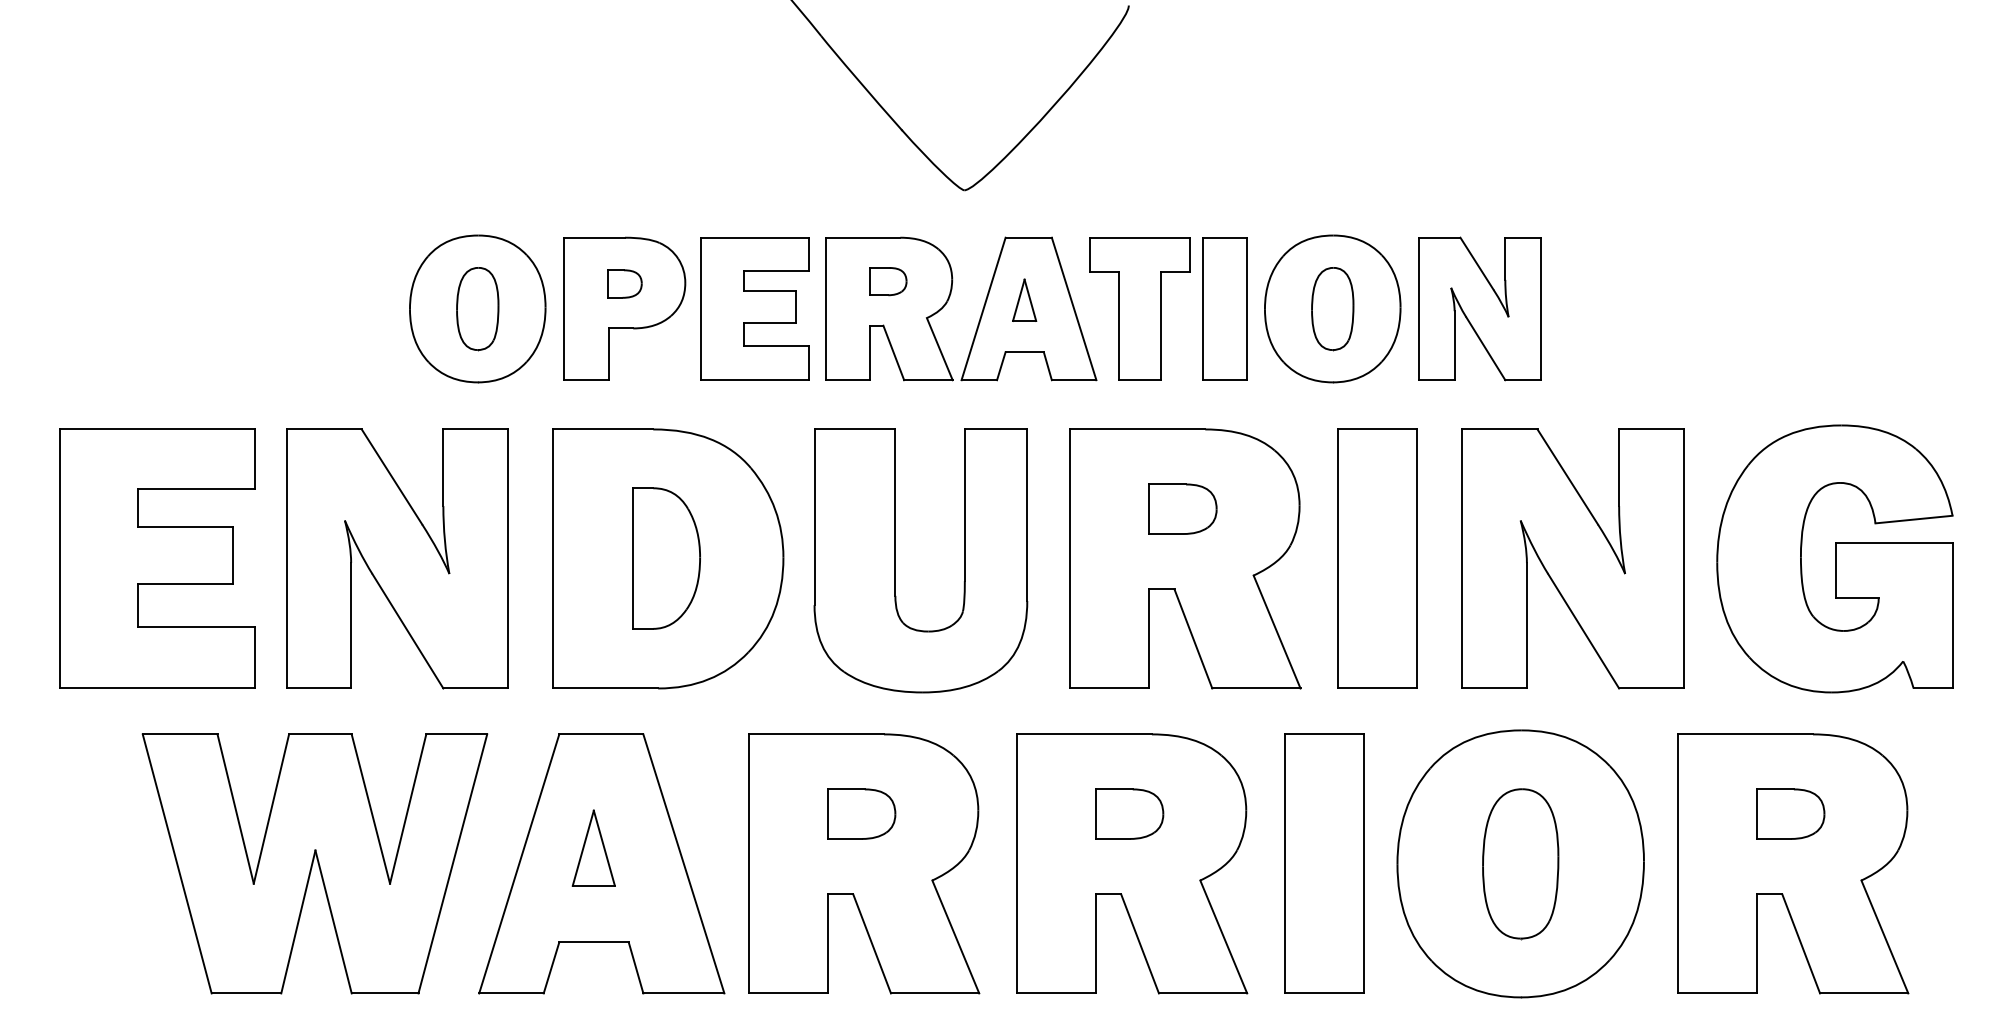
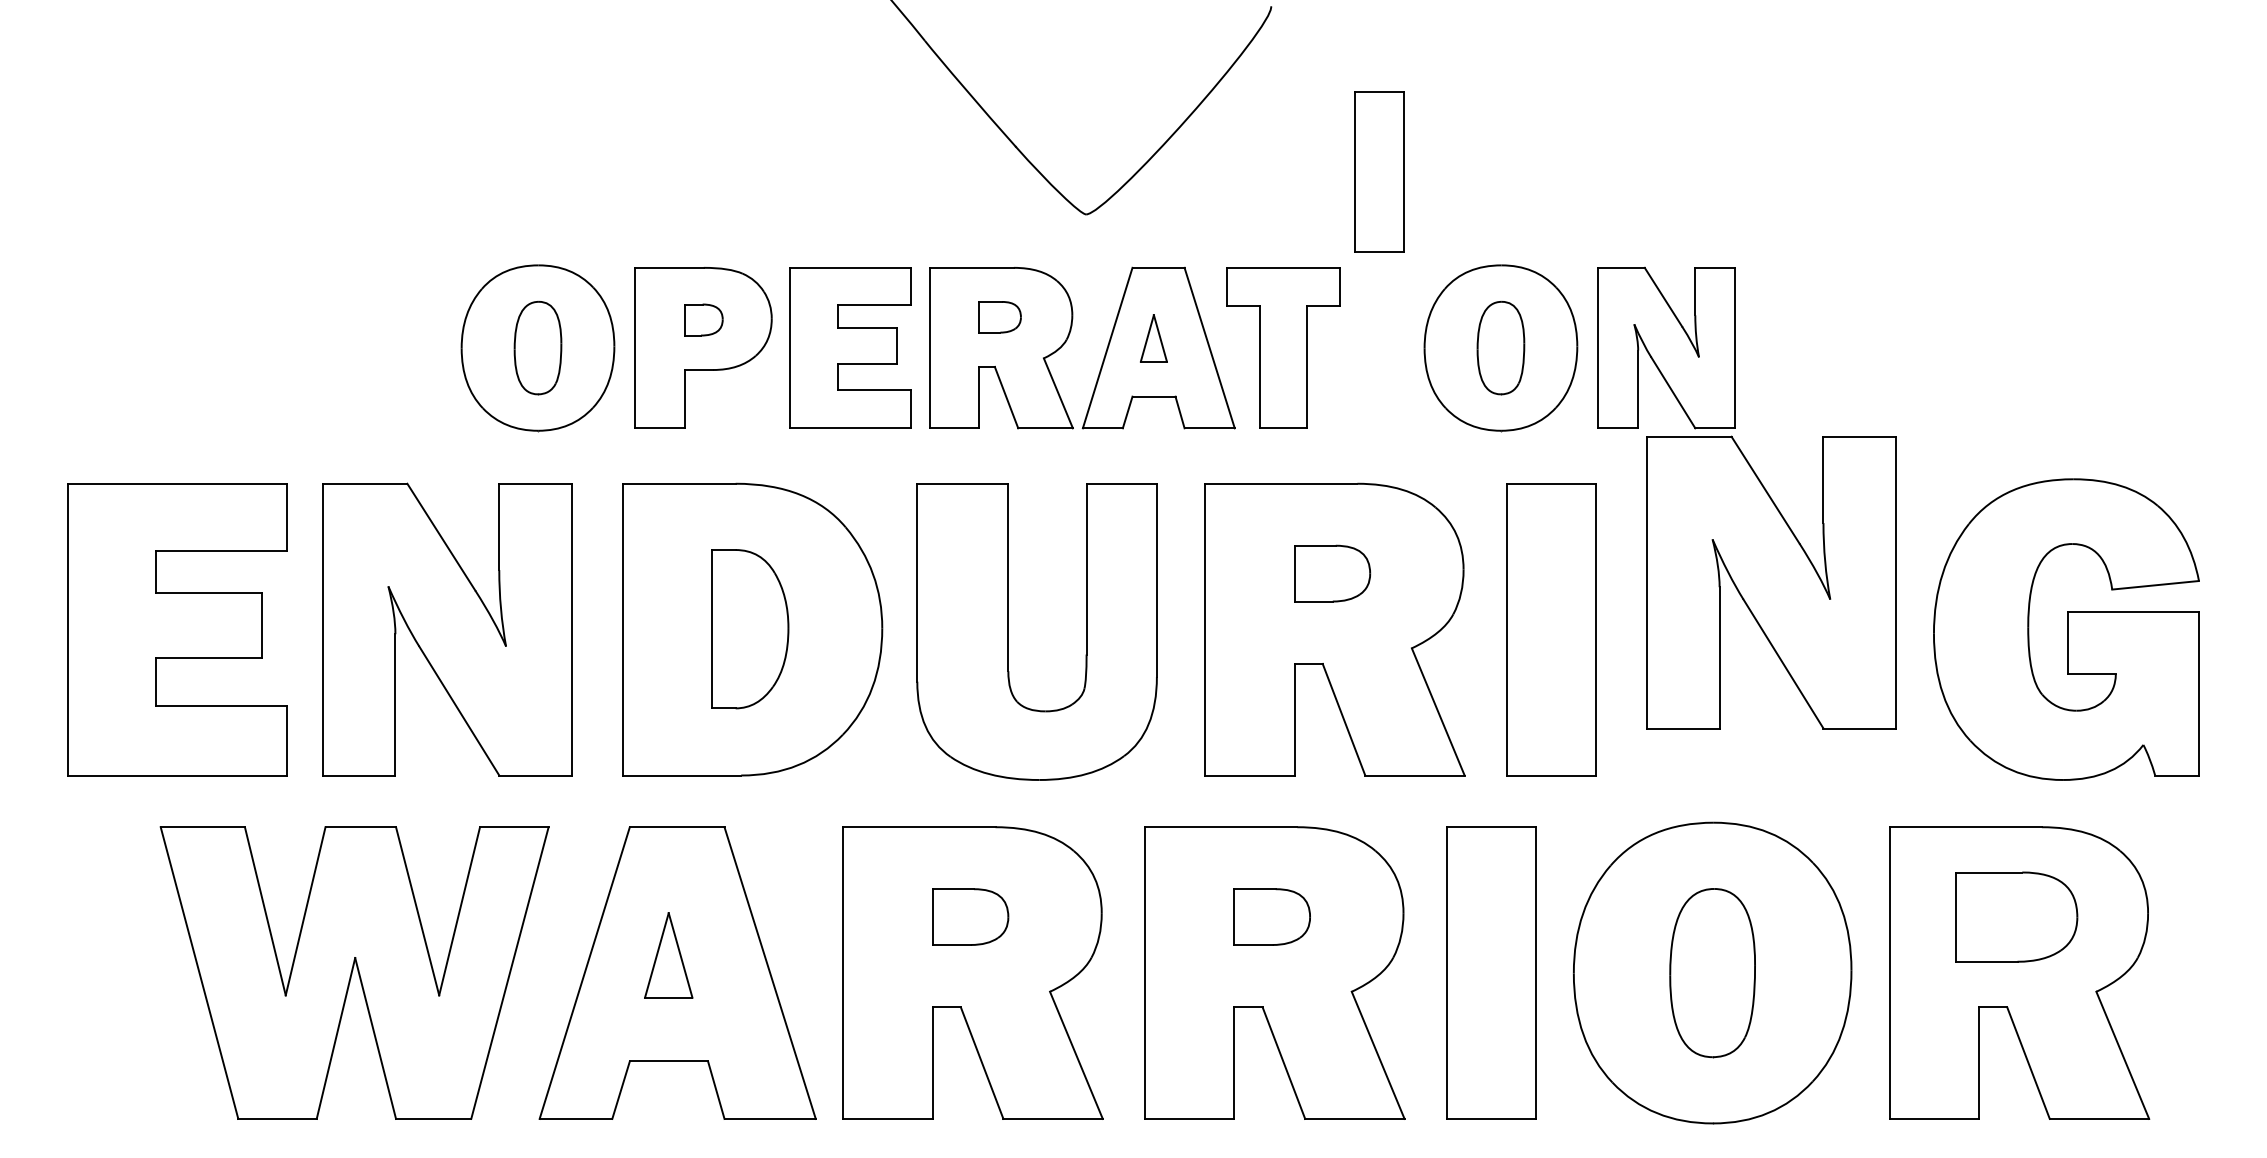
part: (1224, 308) -> (1379, 171), moved
part: (1572, 558) -> (1771, 582), moved
part: (1790, 813) -> (2016, 916), size x1.6

